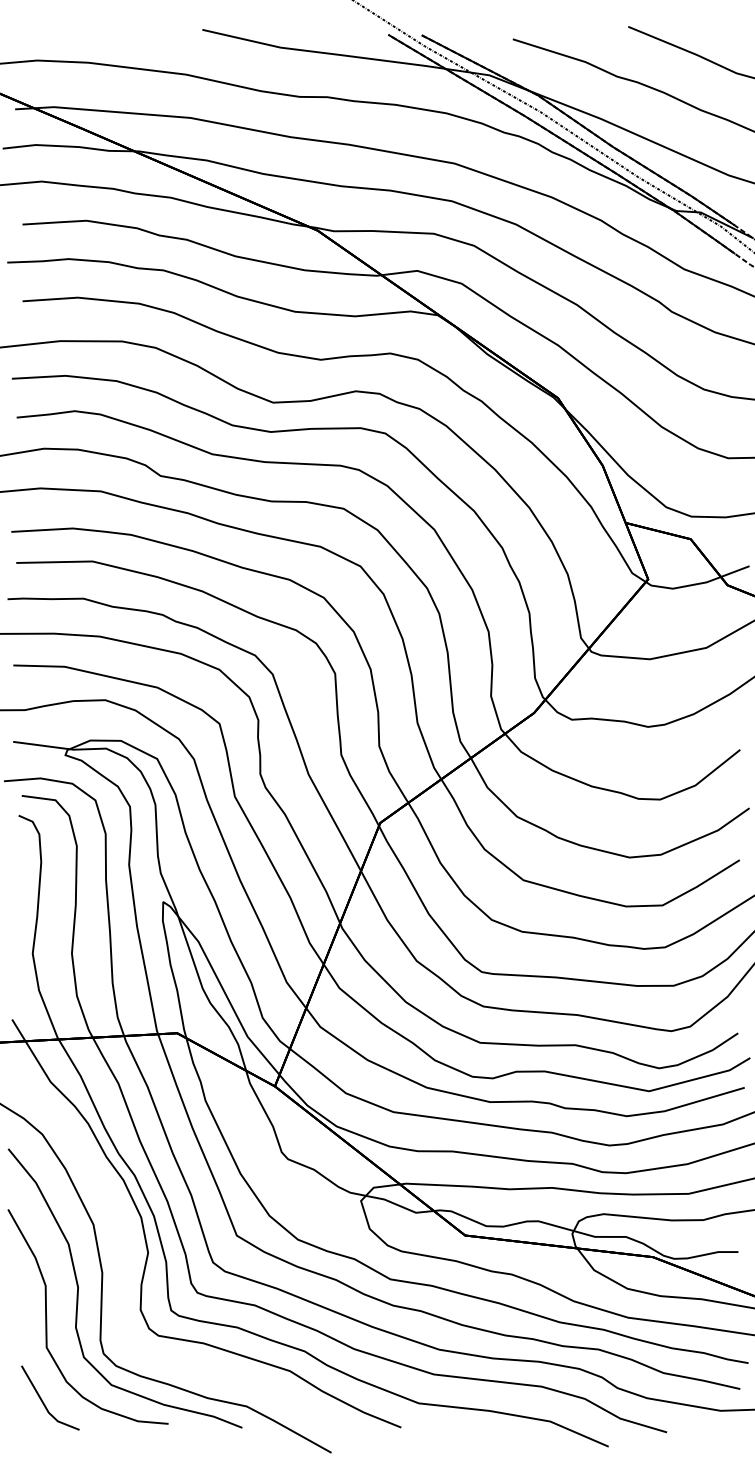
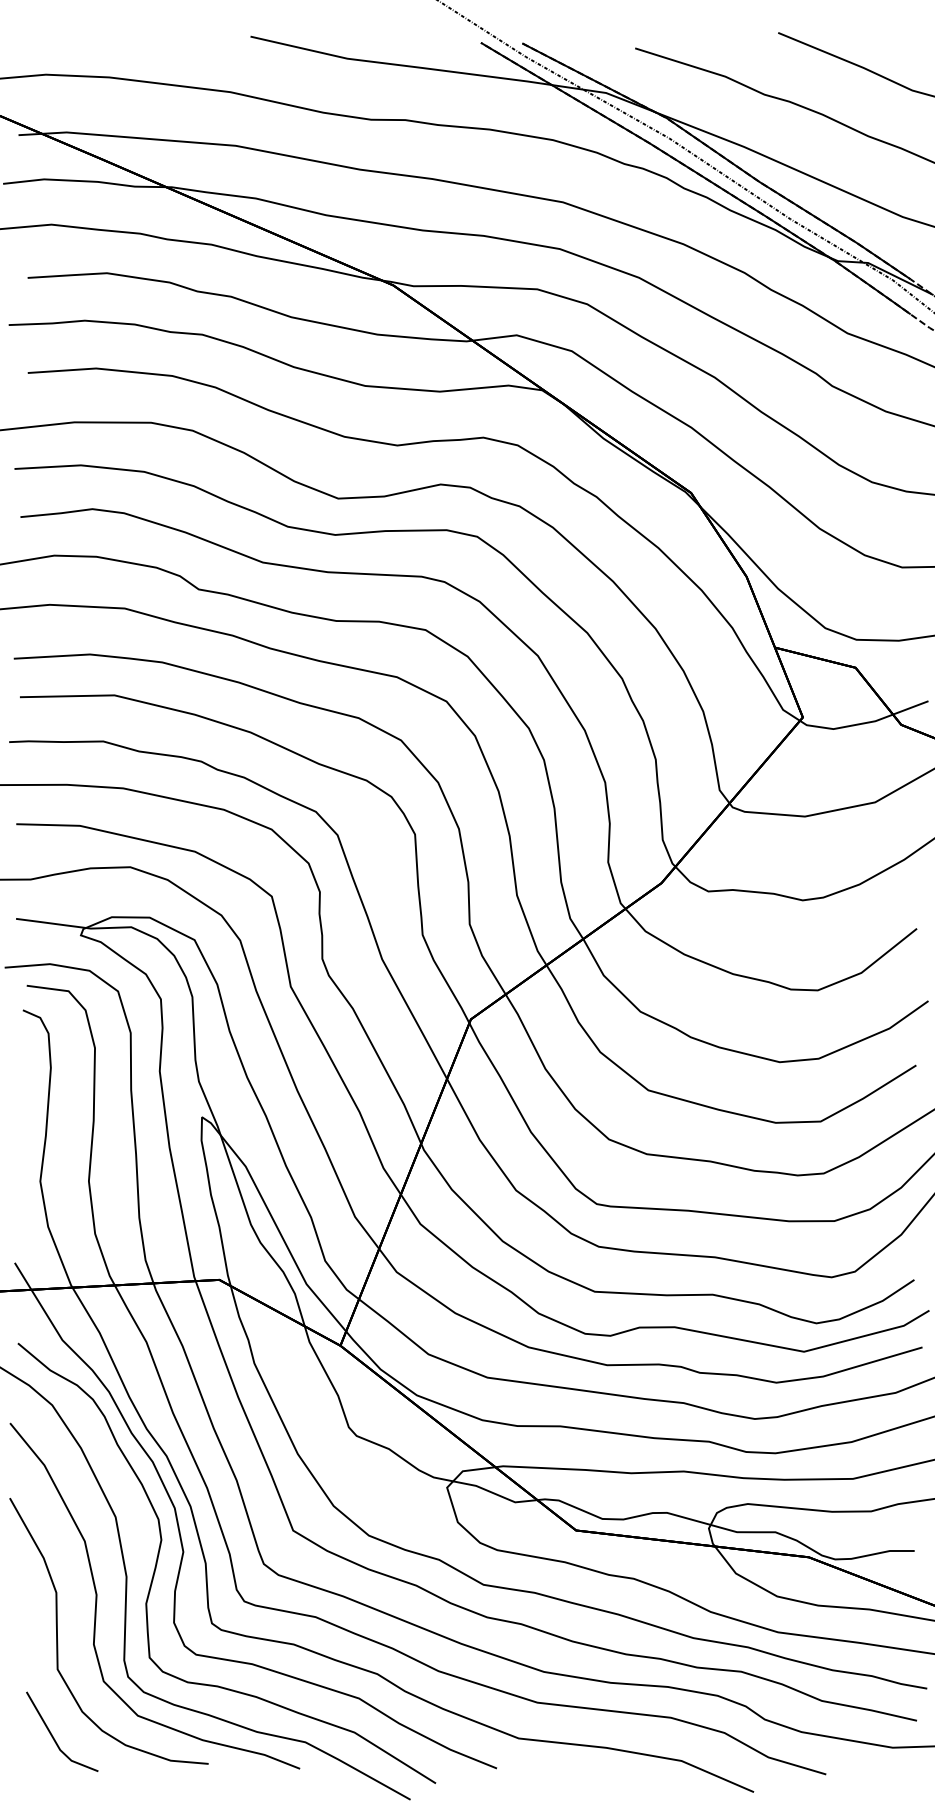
curve: (129, 1251) -> (160, 1550), added

